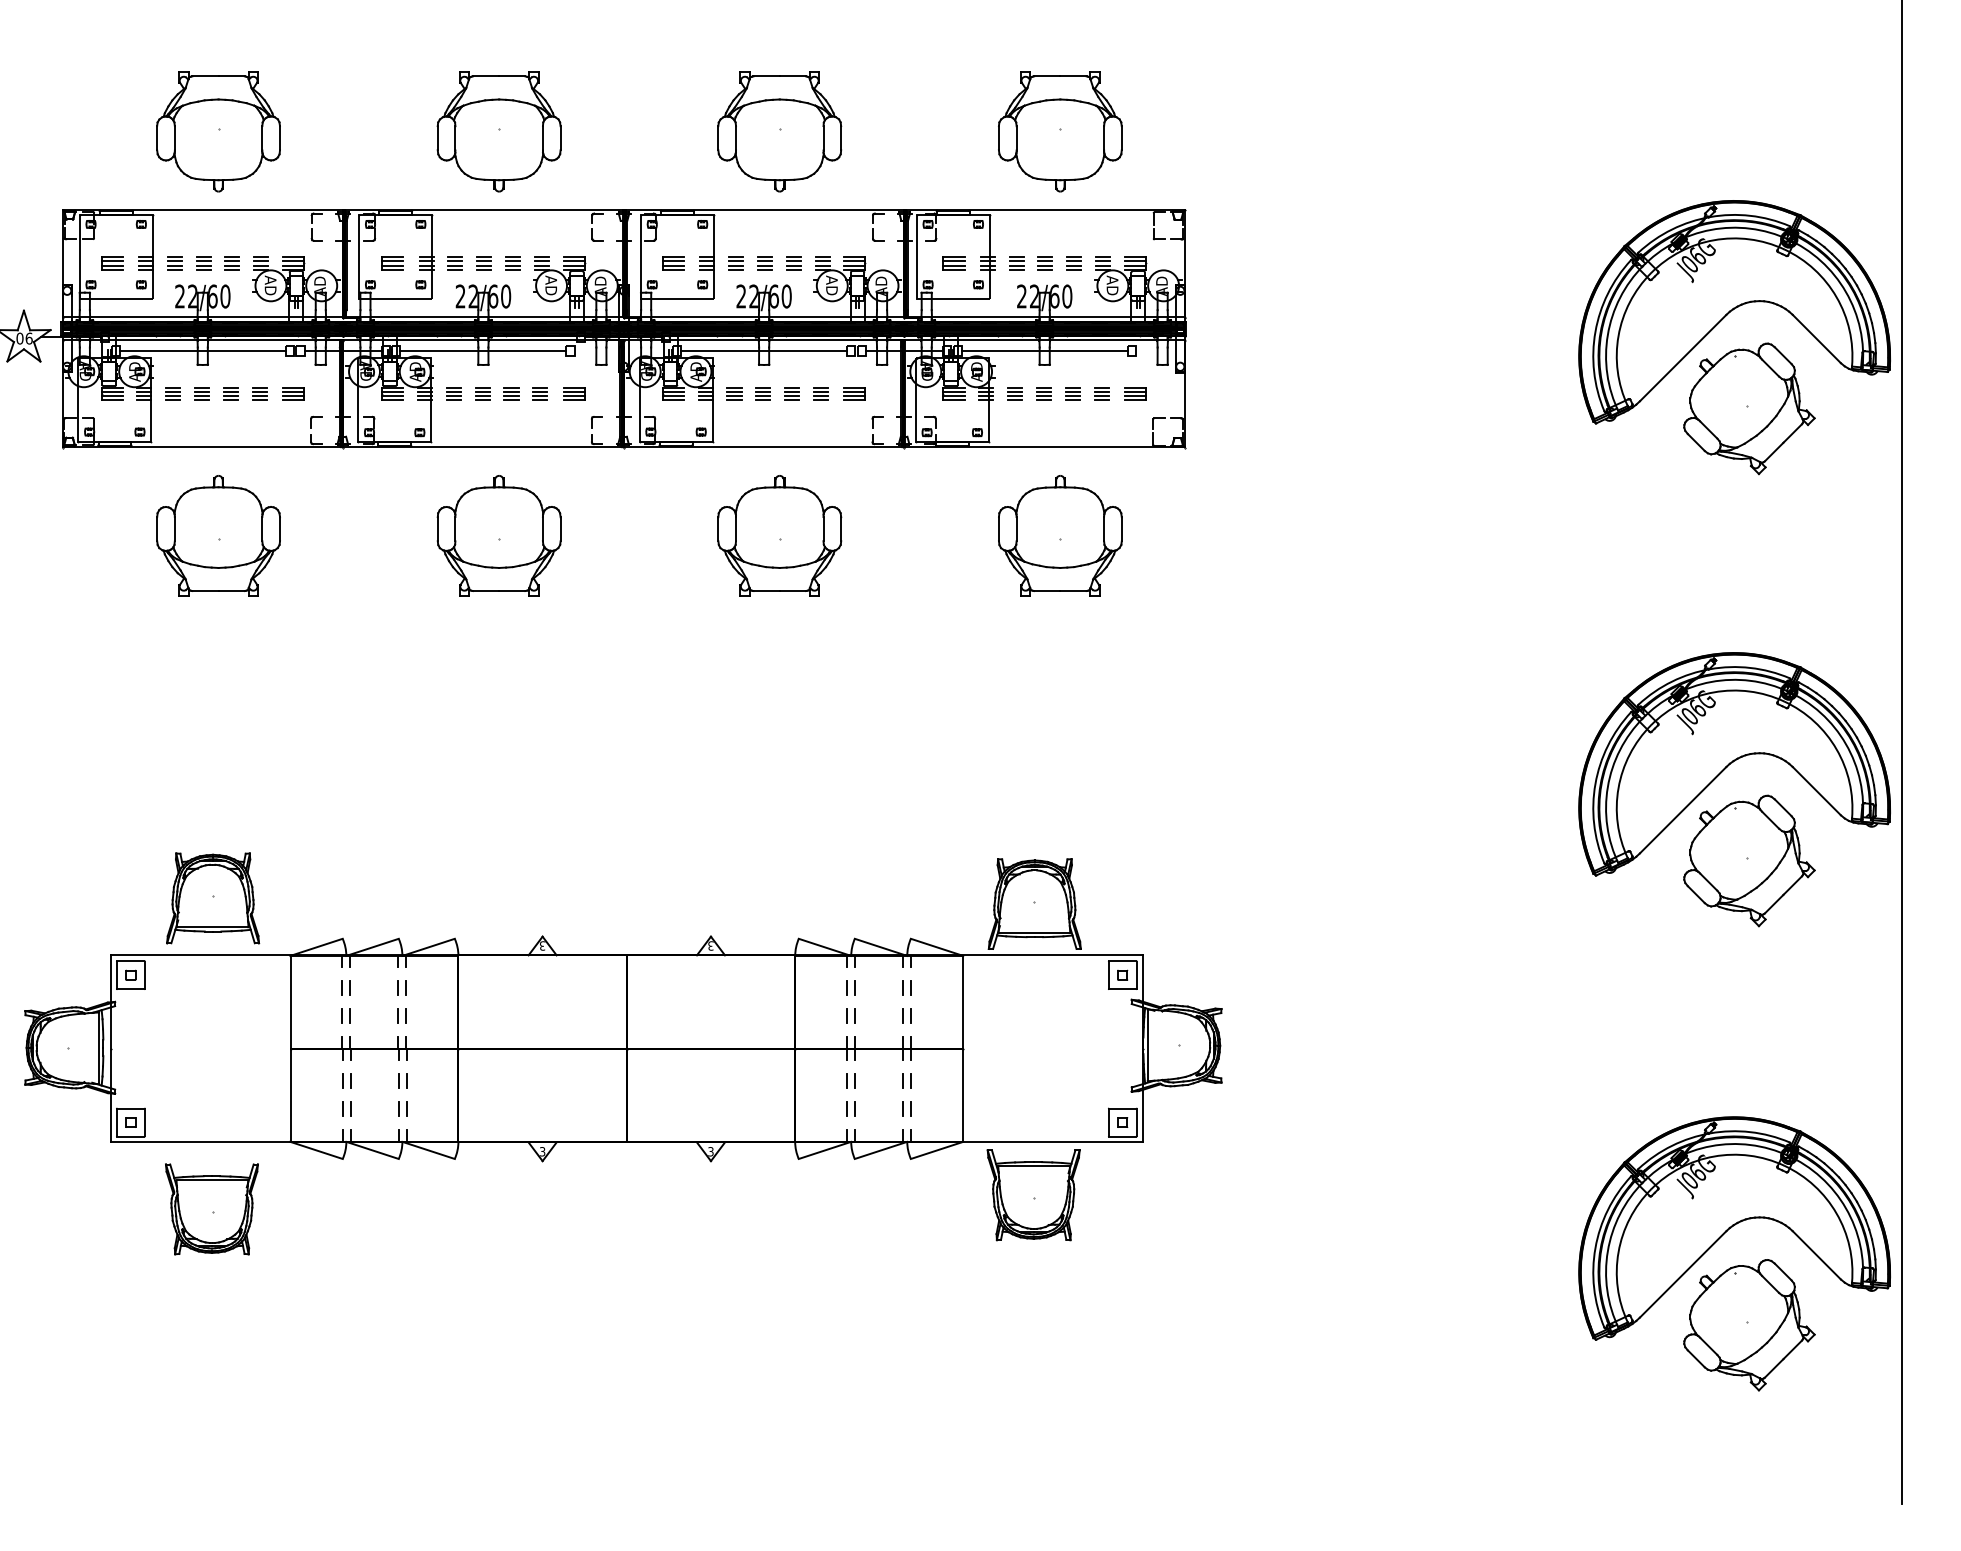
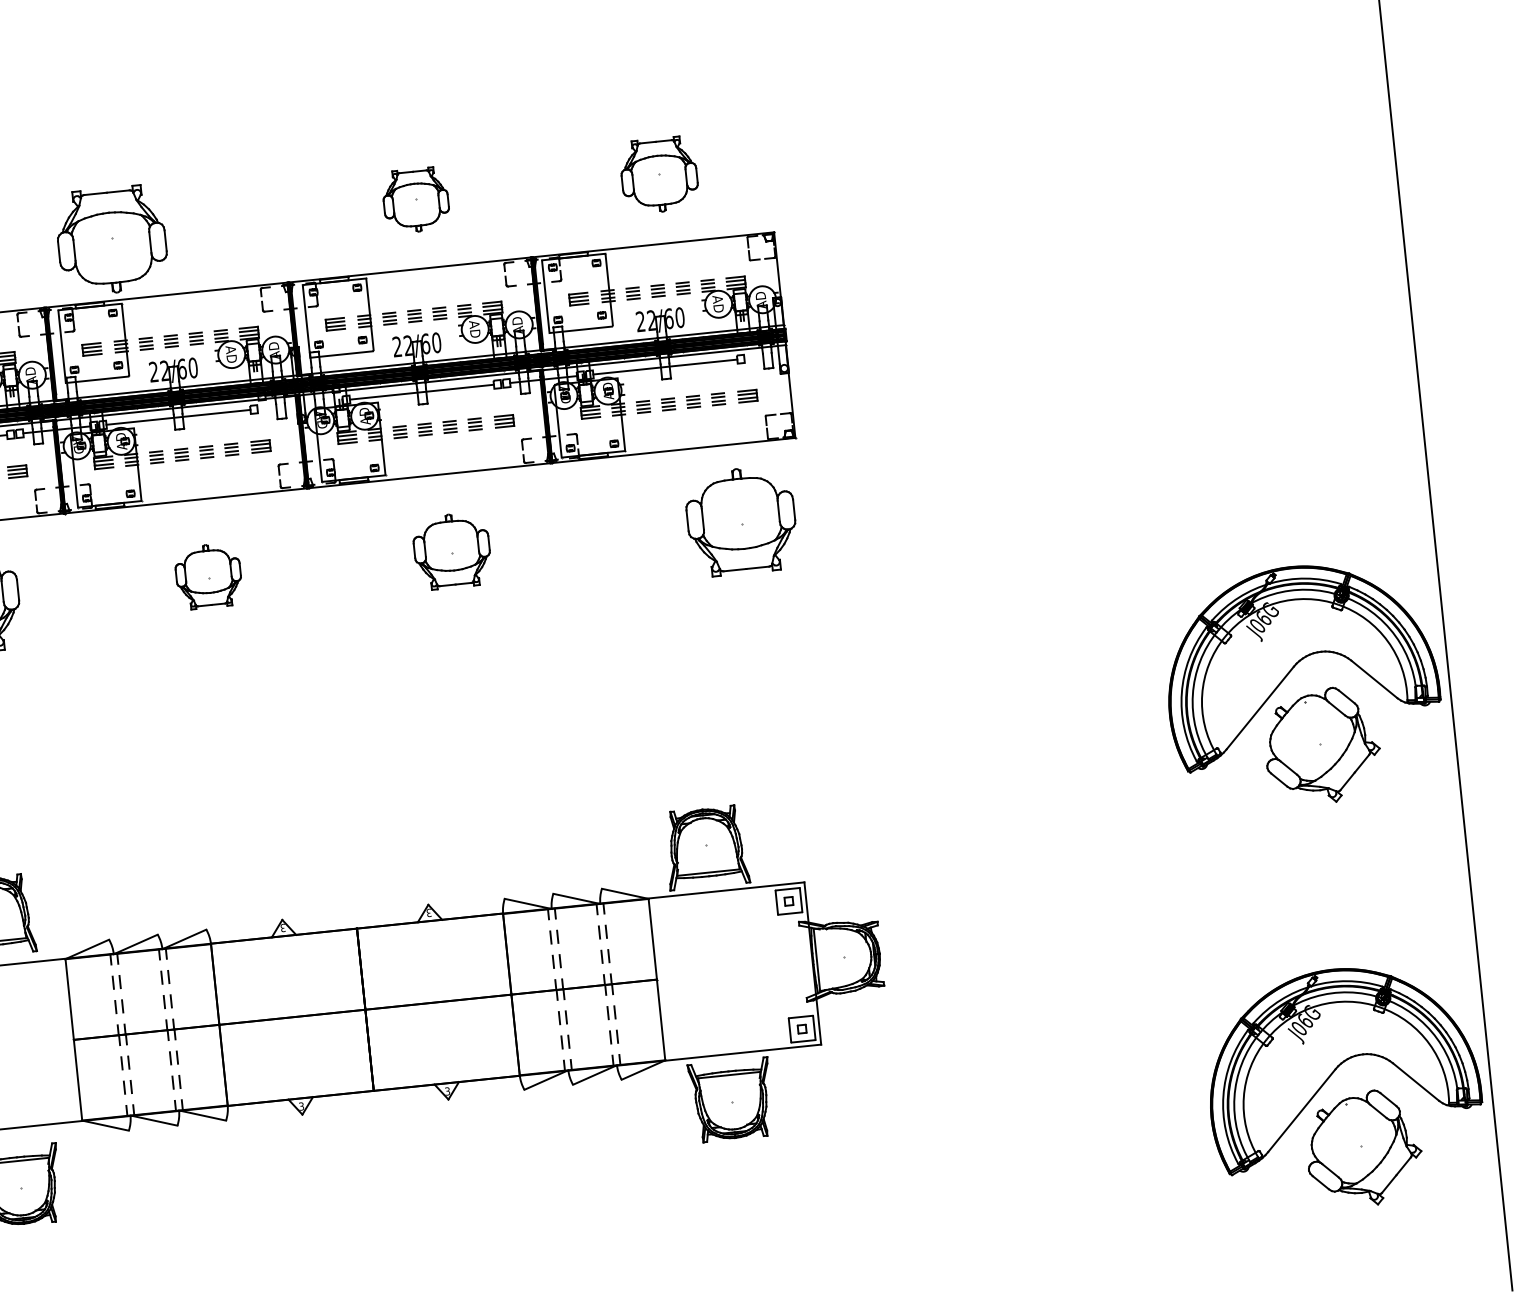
part: (498, 131) -> (111, 240), moved
part: (779, 131) -> (415, 200), size x0.6
part: (1060, 131) -> (659, 175), size x0.7
part: (1738, 348) -> (1266, 302), removed
part: (498, 535) -> (208, 575), size x0.6
part: (779, 535) -> (451, 550), size x0.7
part: (1060, 535) -> (741, 520), moved

